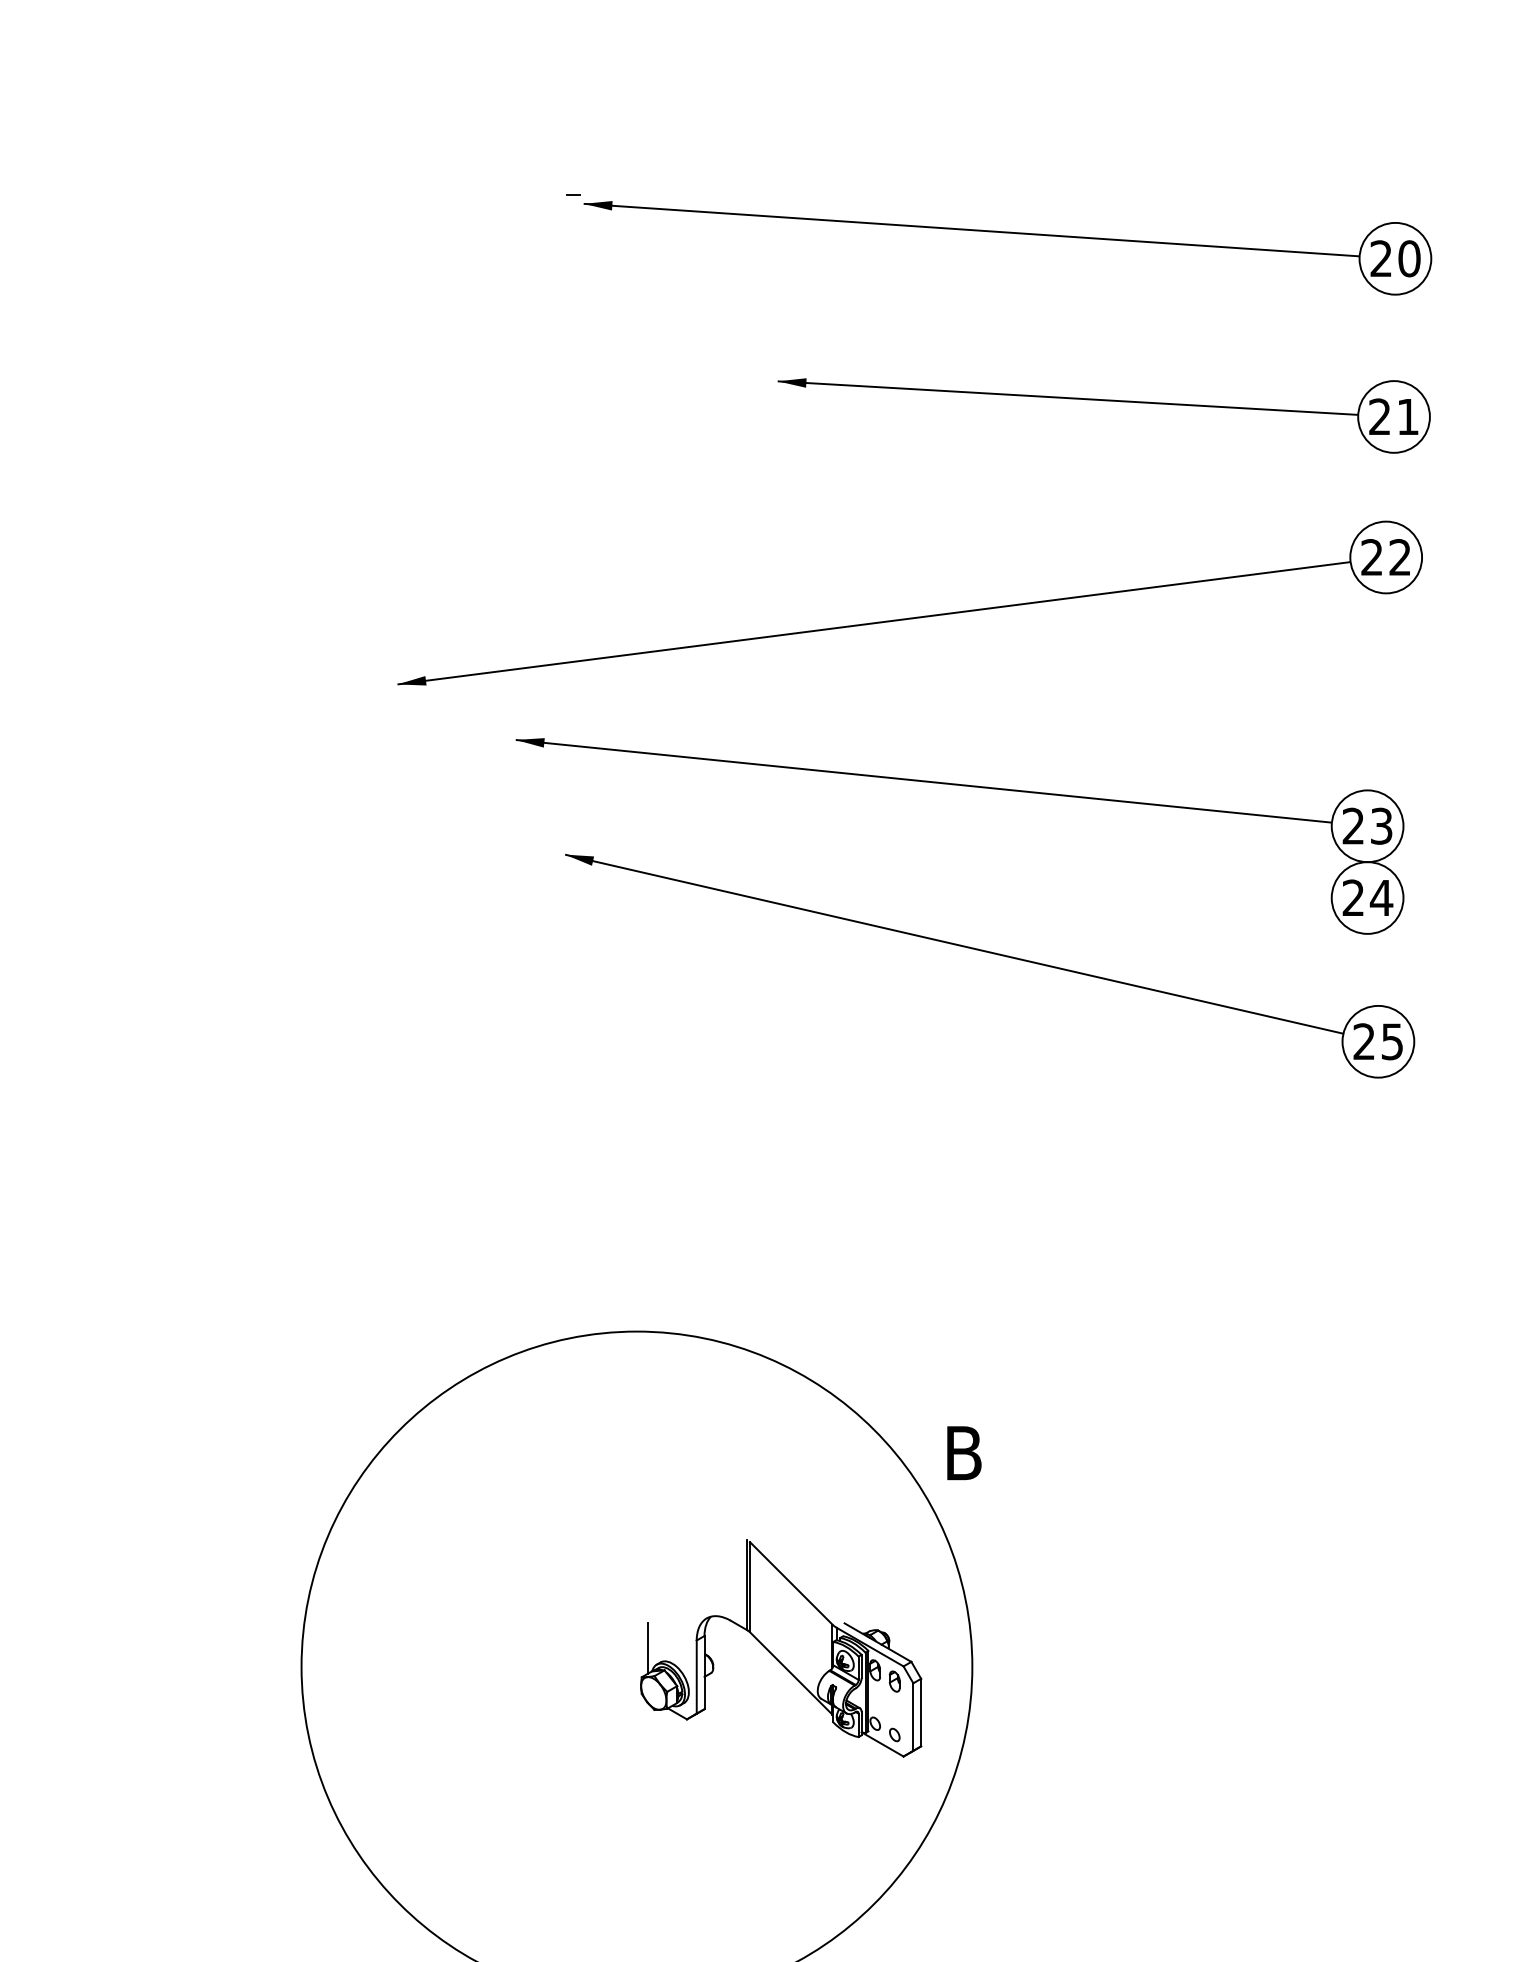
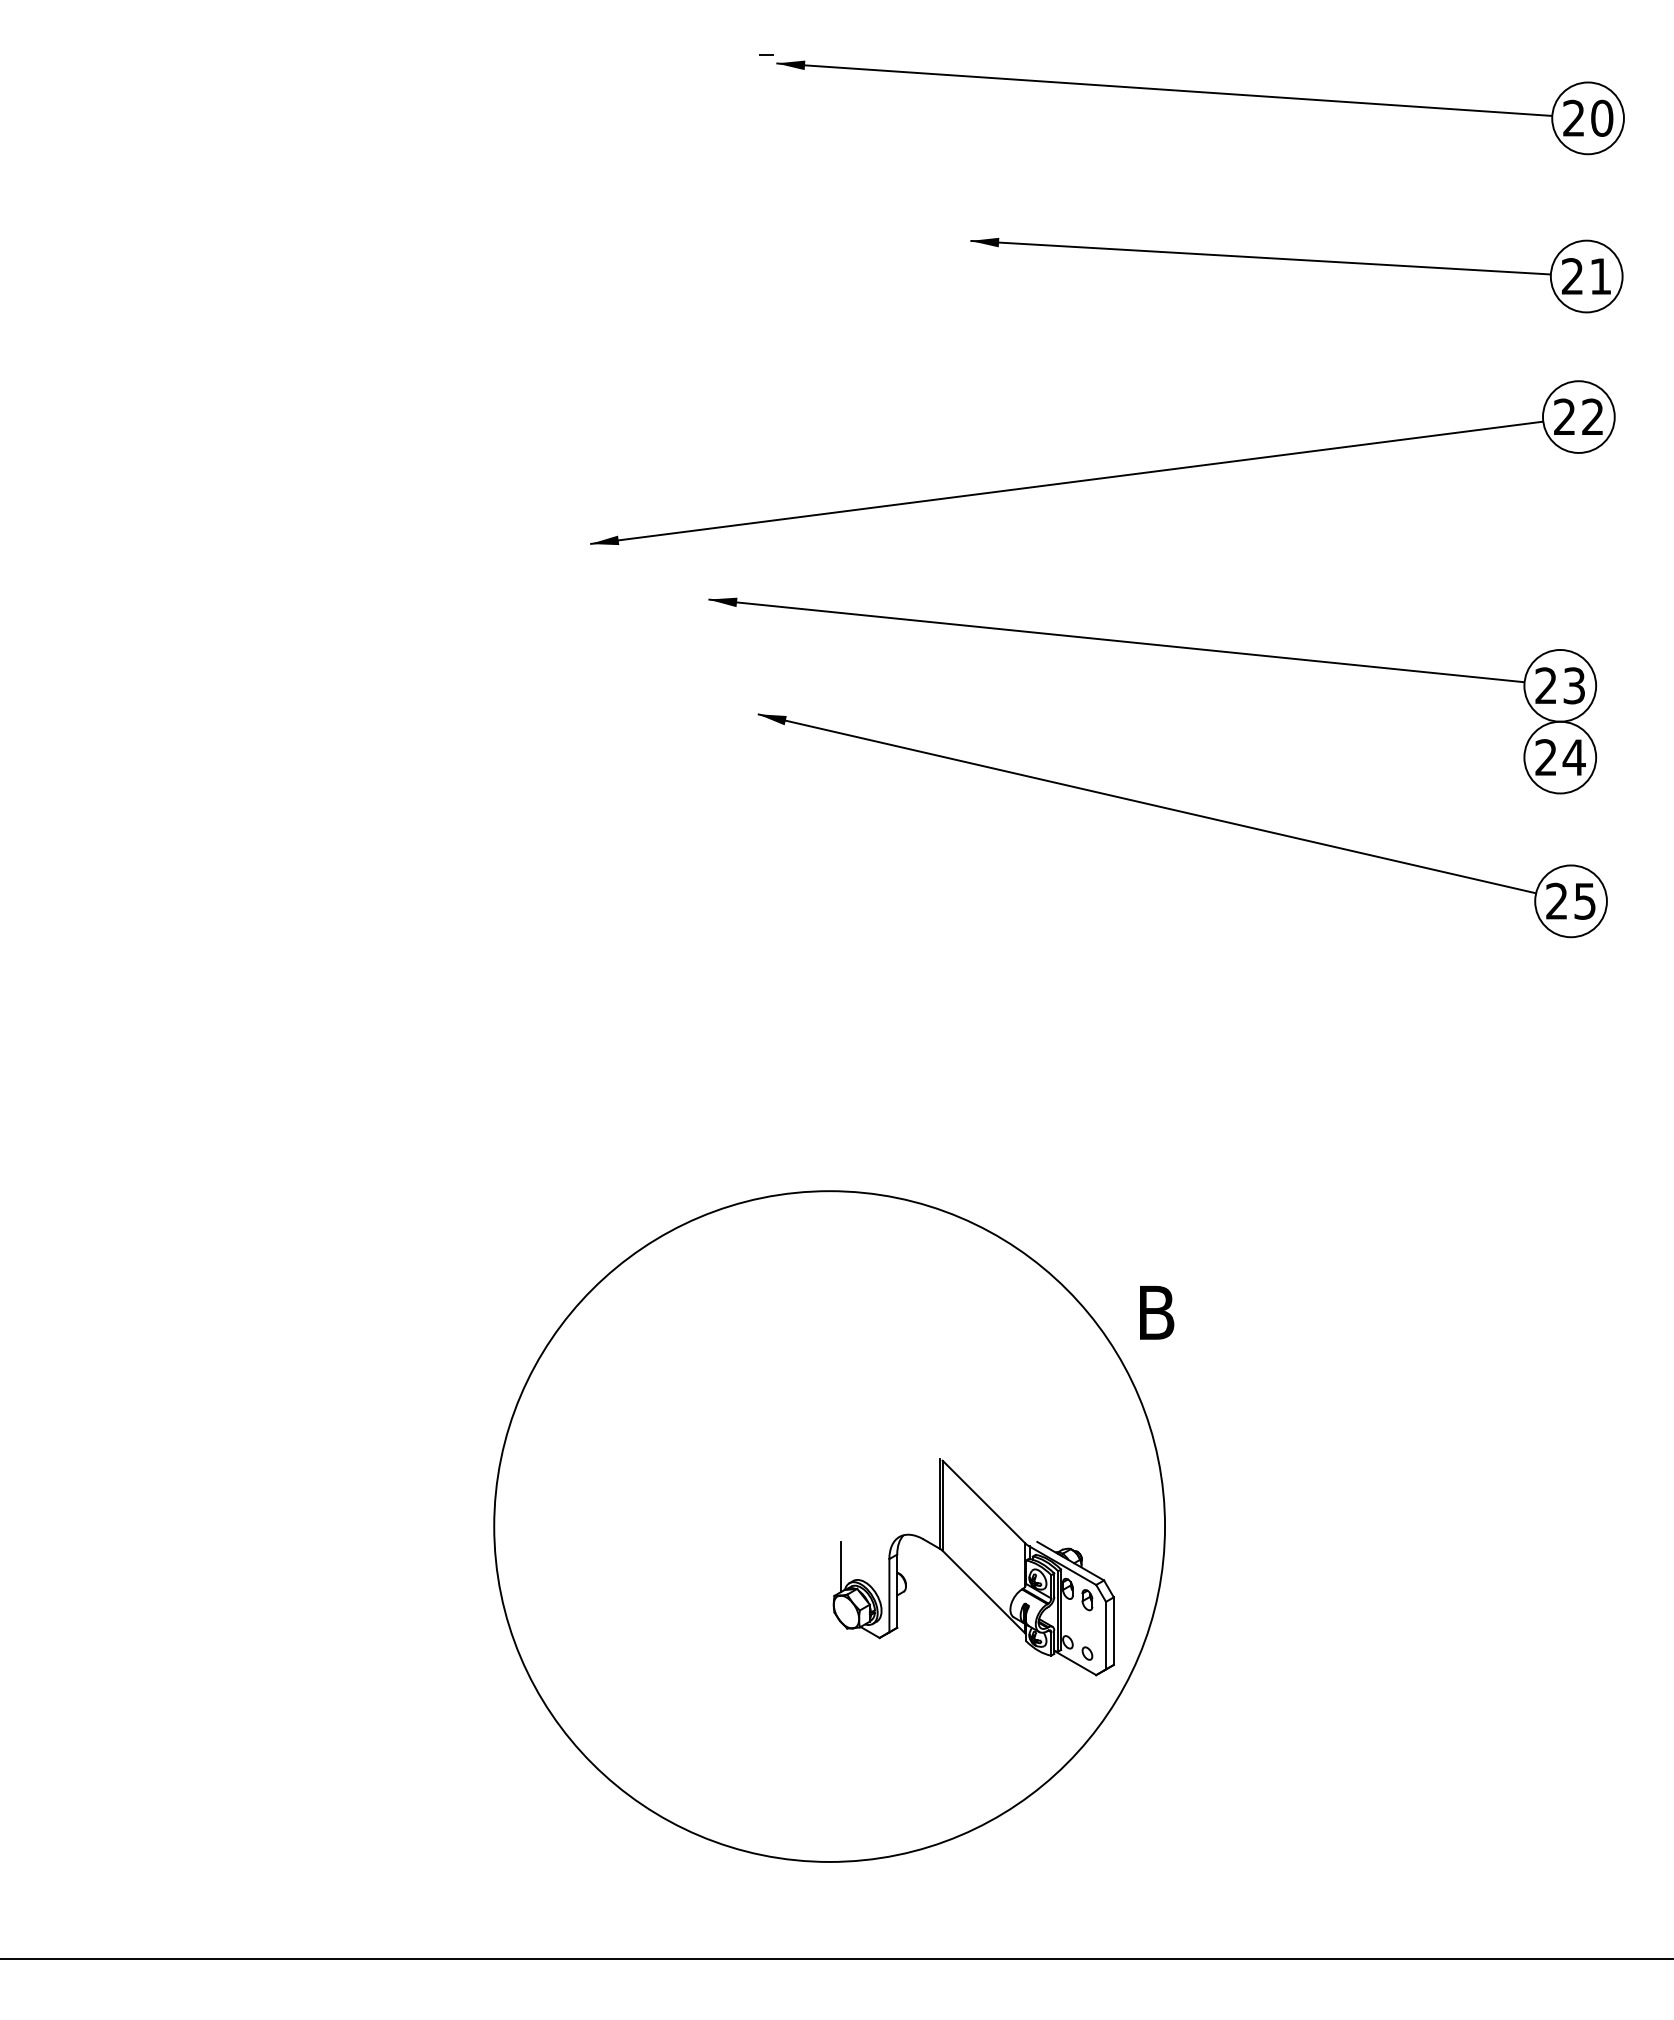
part: (780, 1648) -> (973, 1567), moved

